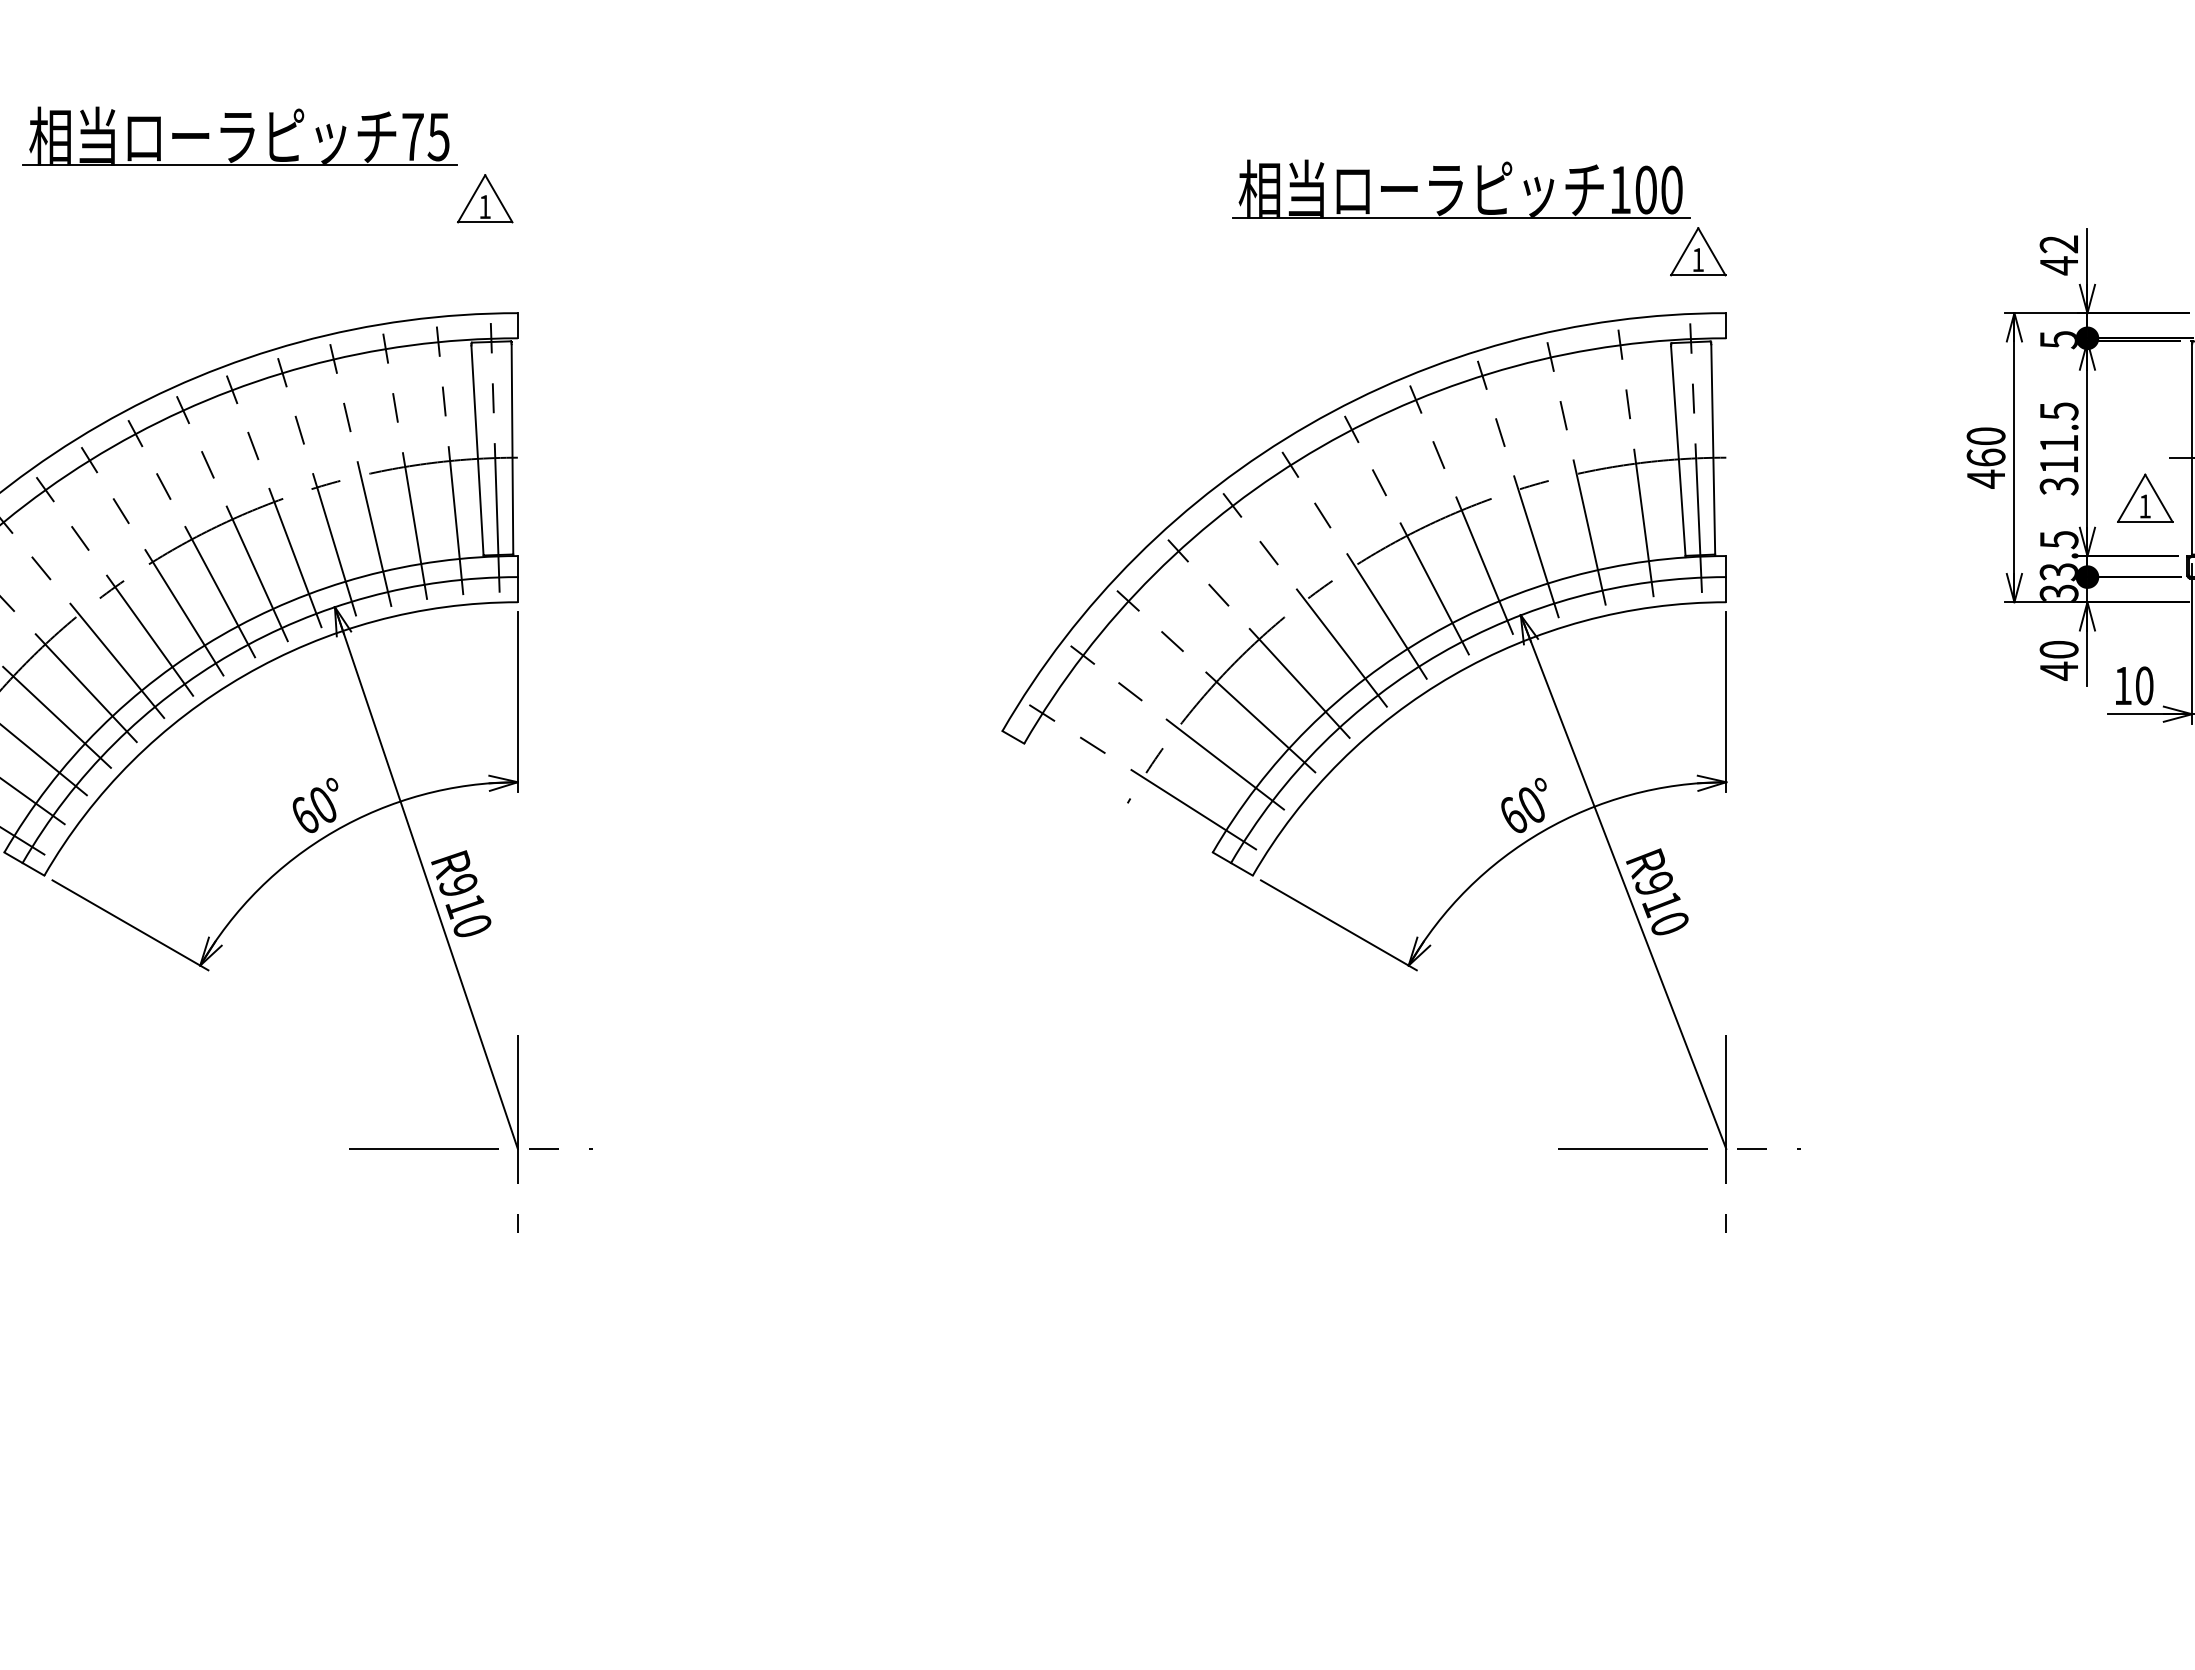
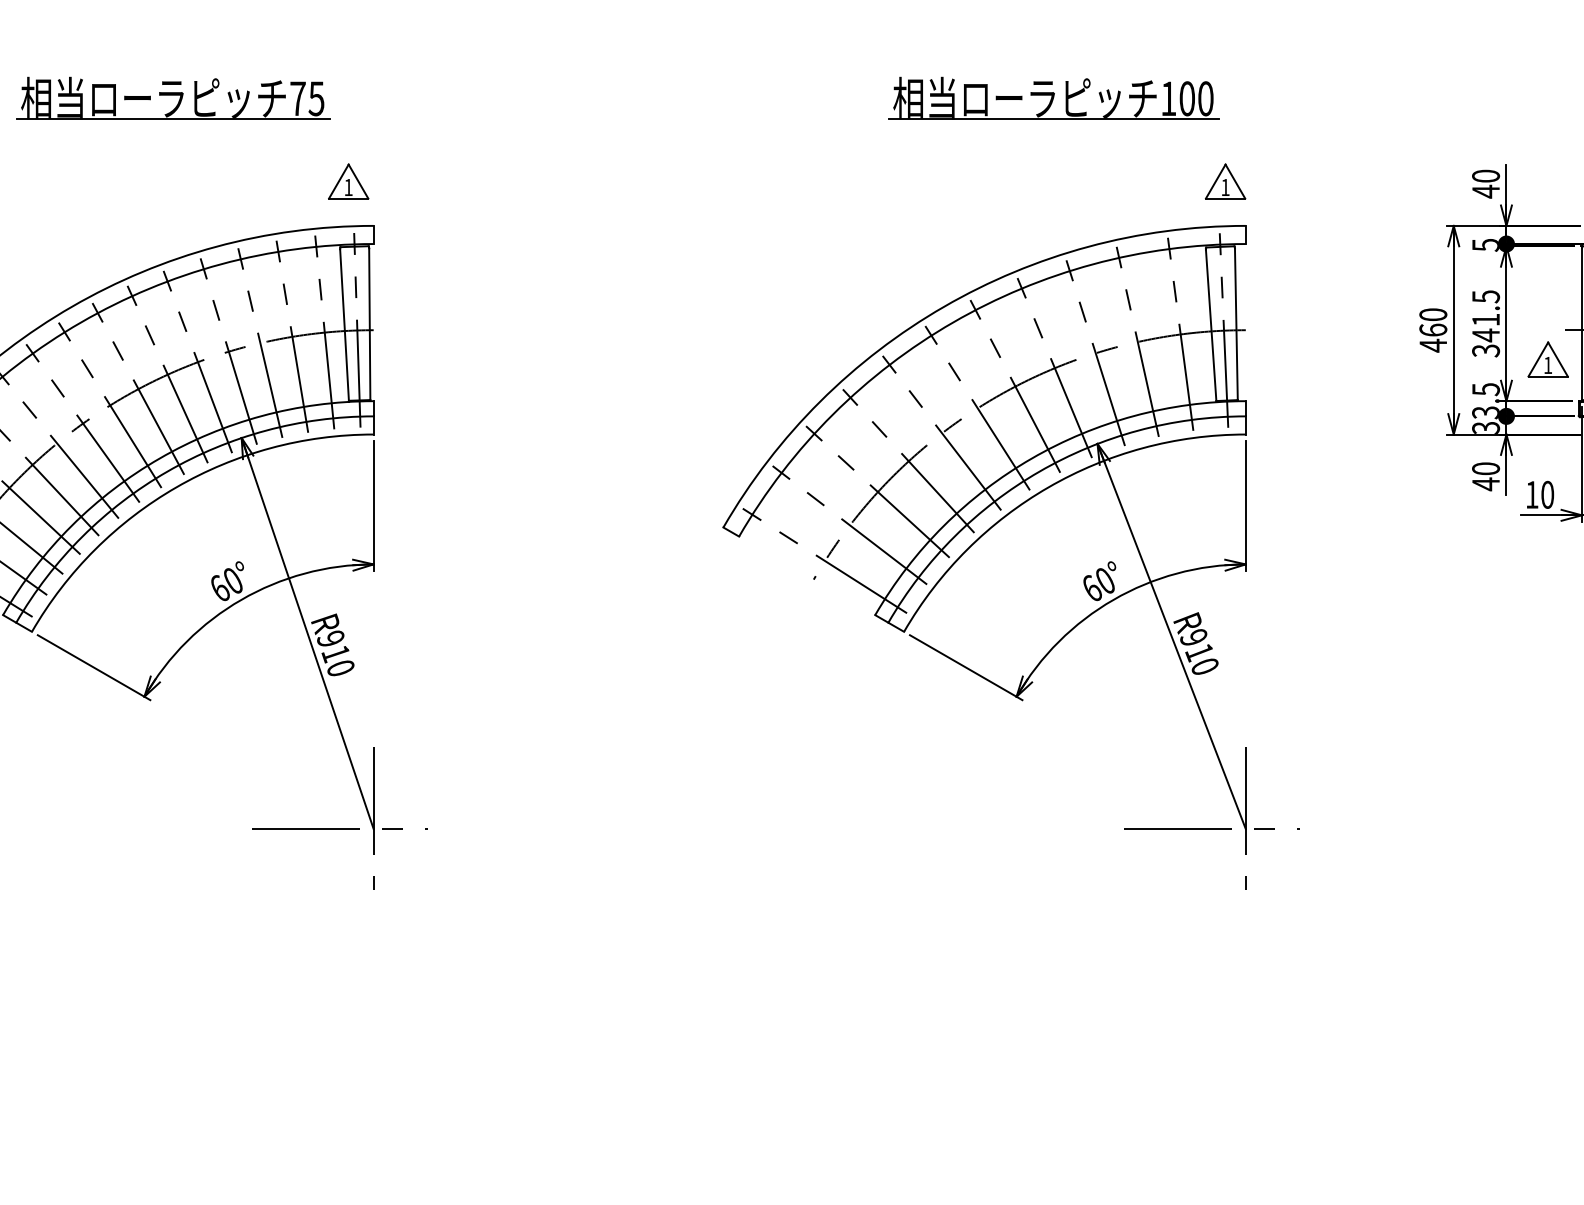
part: (1461, 188) -> (1053, 97), moved
part: (485, 198) -> (348, 181), moved
text: (2058, 244) -> (1485, 176), 42 -> 40
text: (2058, 464) -> (1485, 335), 311.5 -> 341.5

